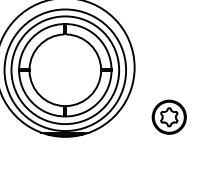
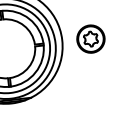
part: (168, 116) -> (90, 38), moved

